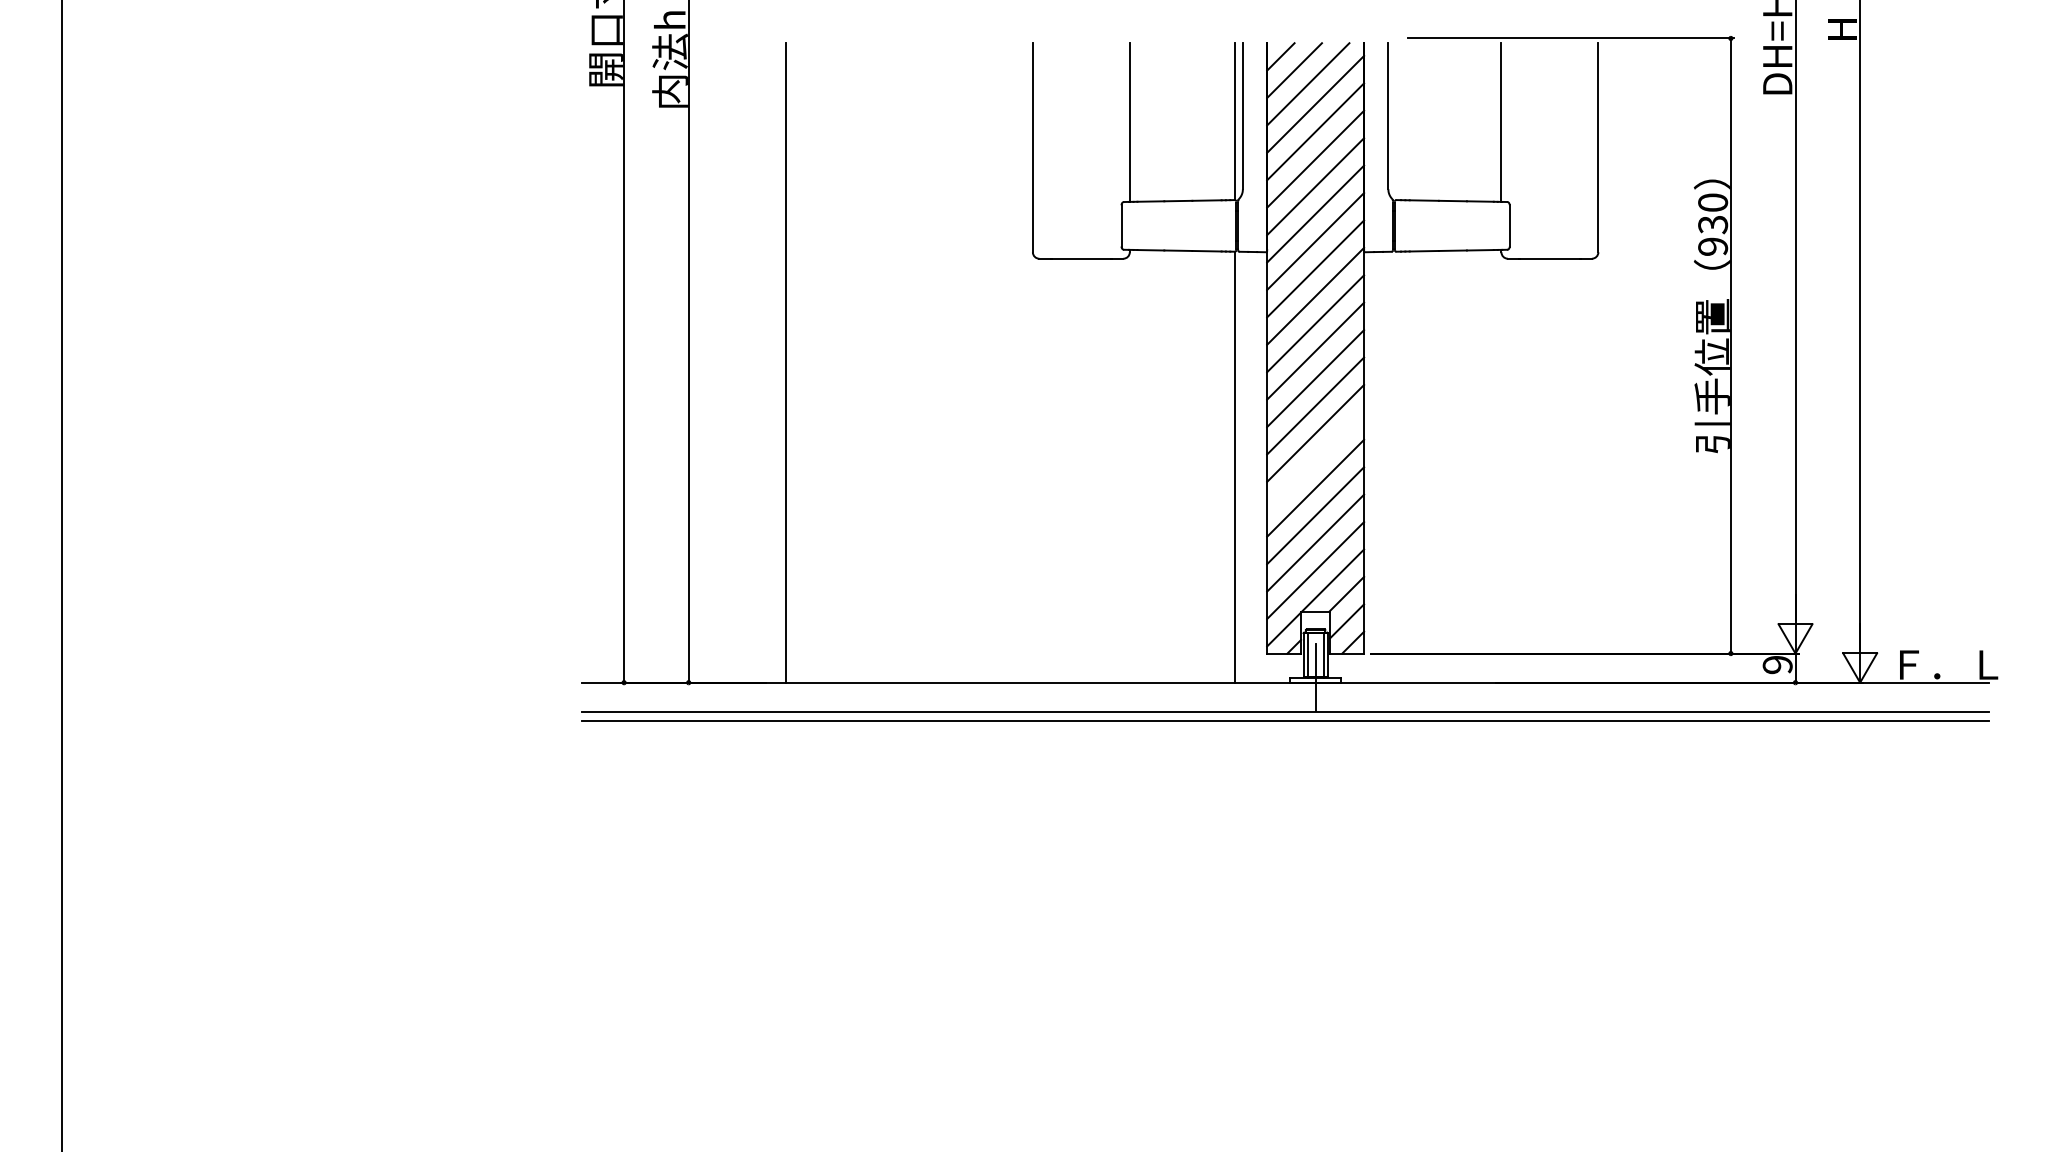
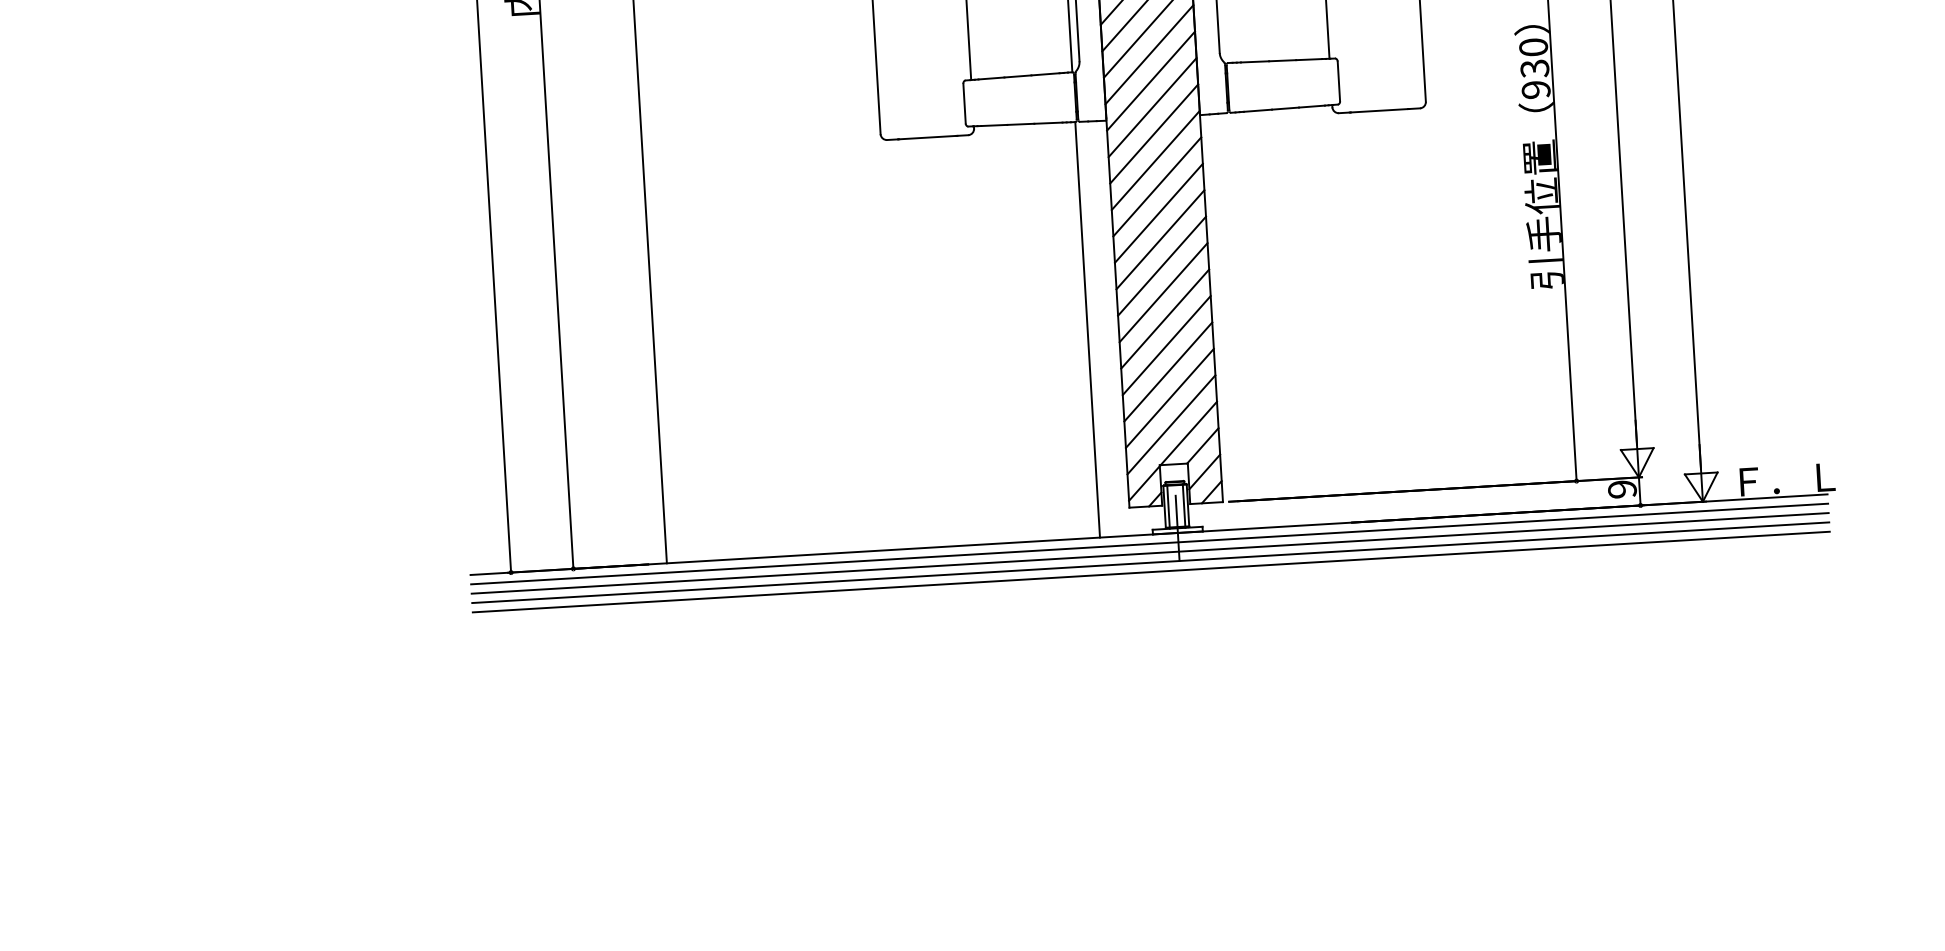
line: (1315, 460) -> (1165, 318), added
line: (1285, 692) -> (1149, 544), added
line: (1285, 702) -> (1149, 553), added

